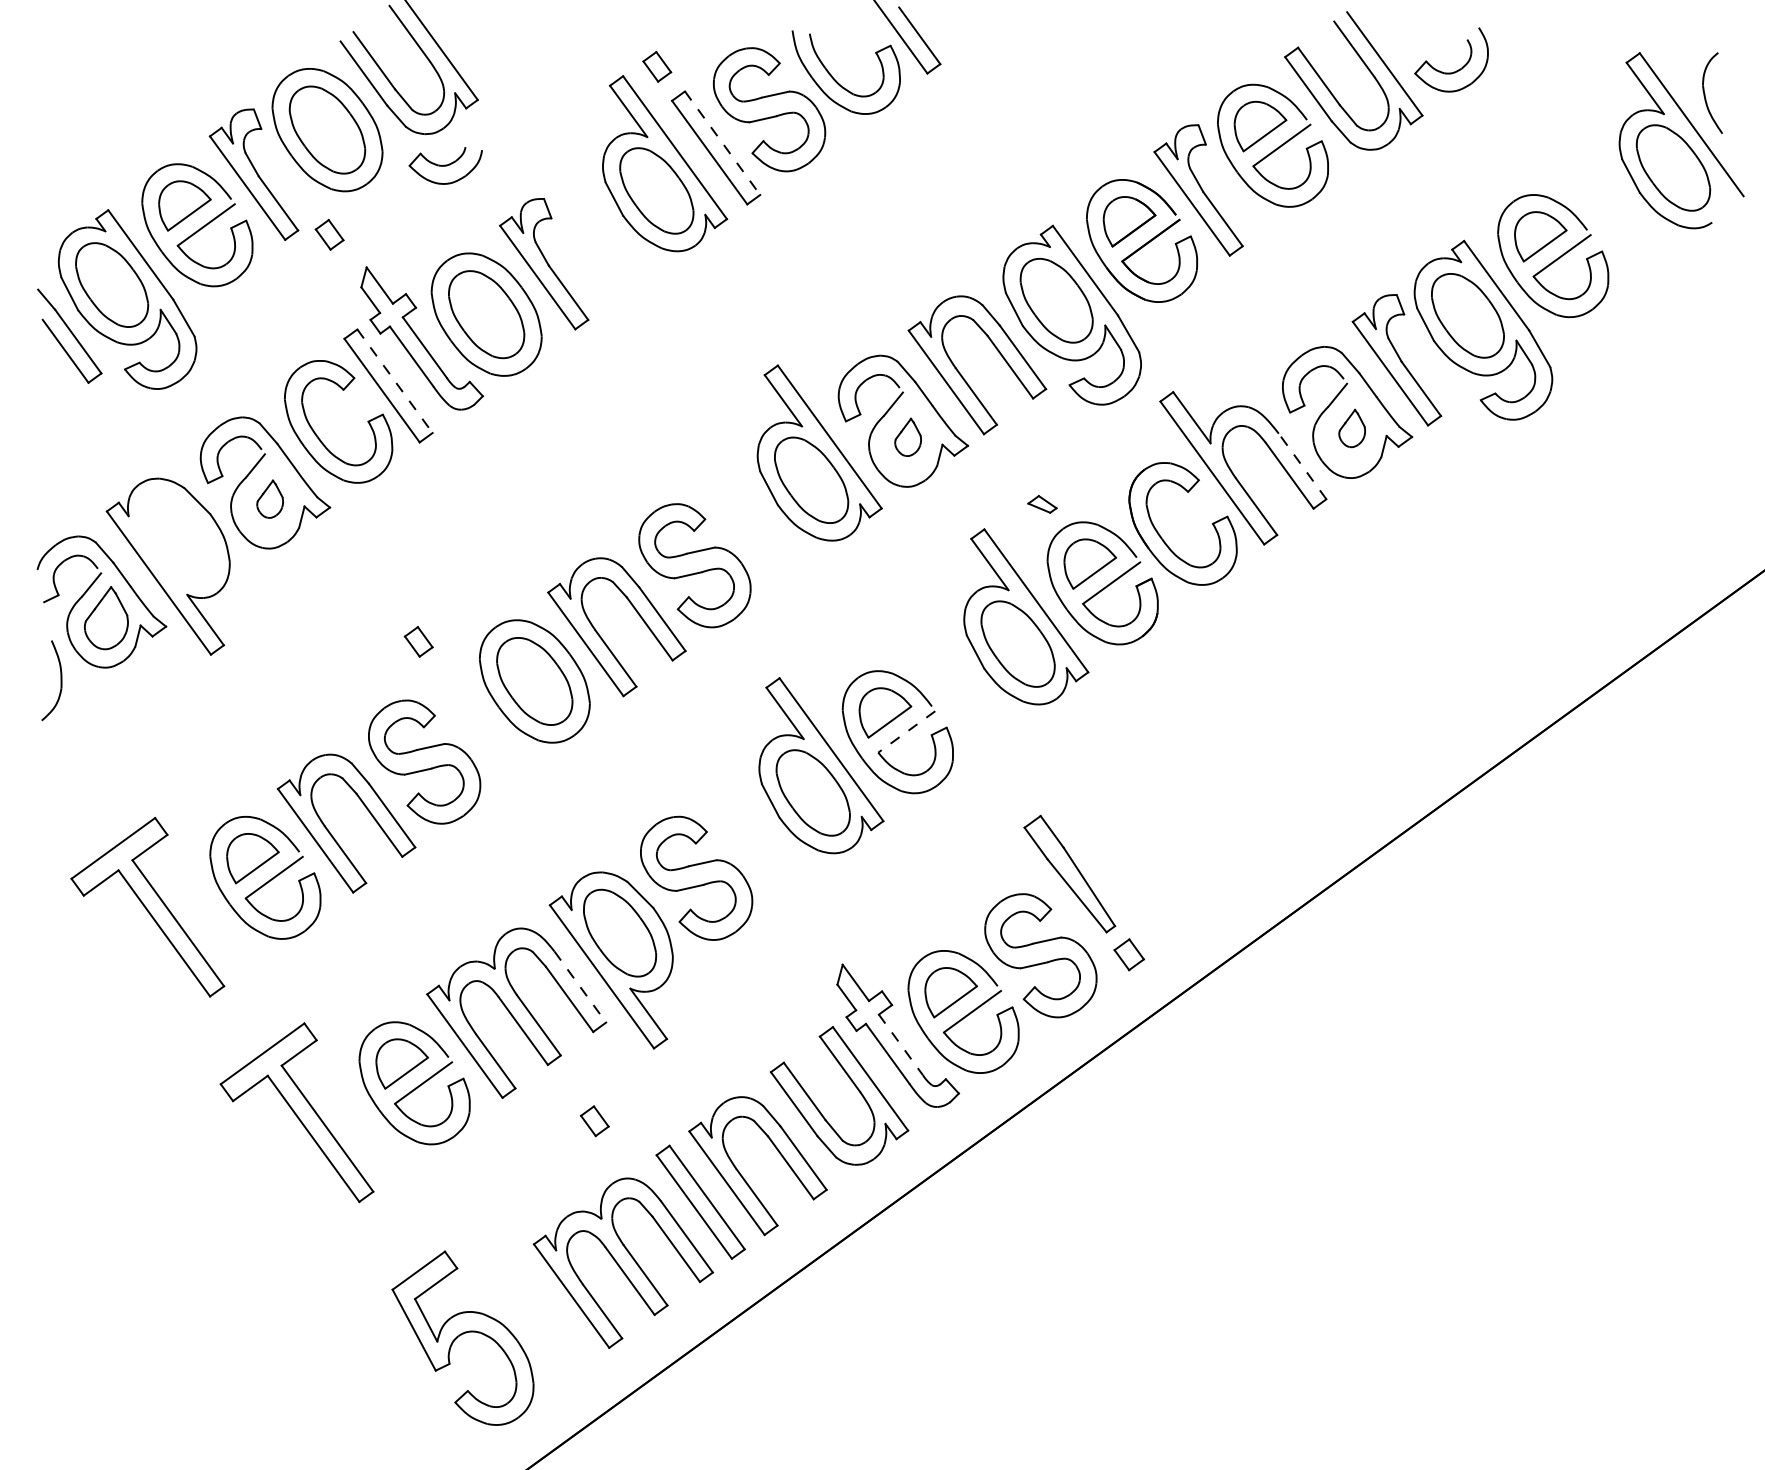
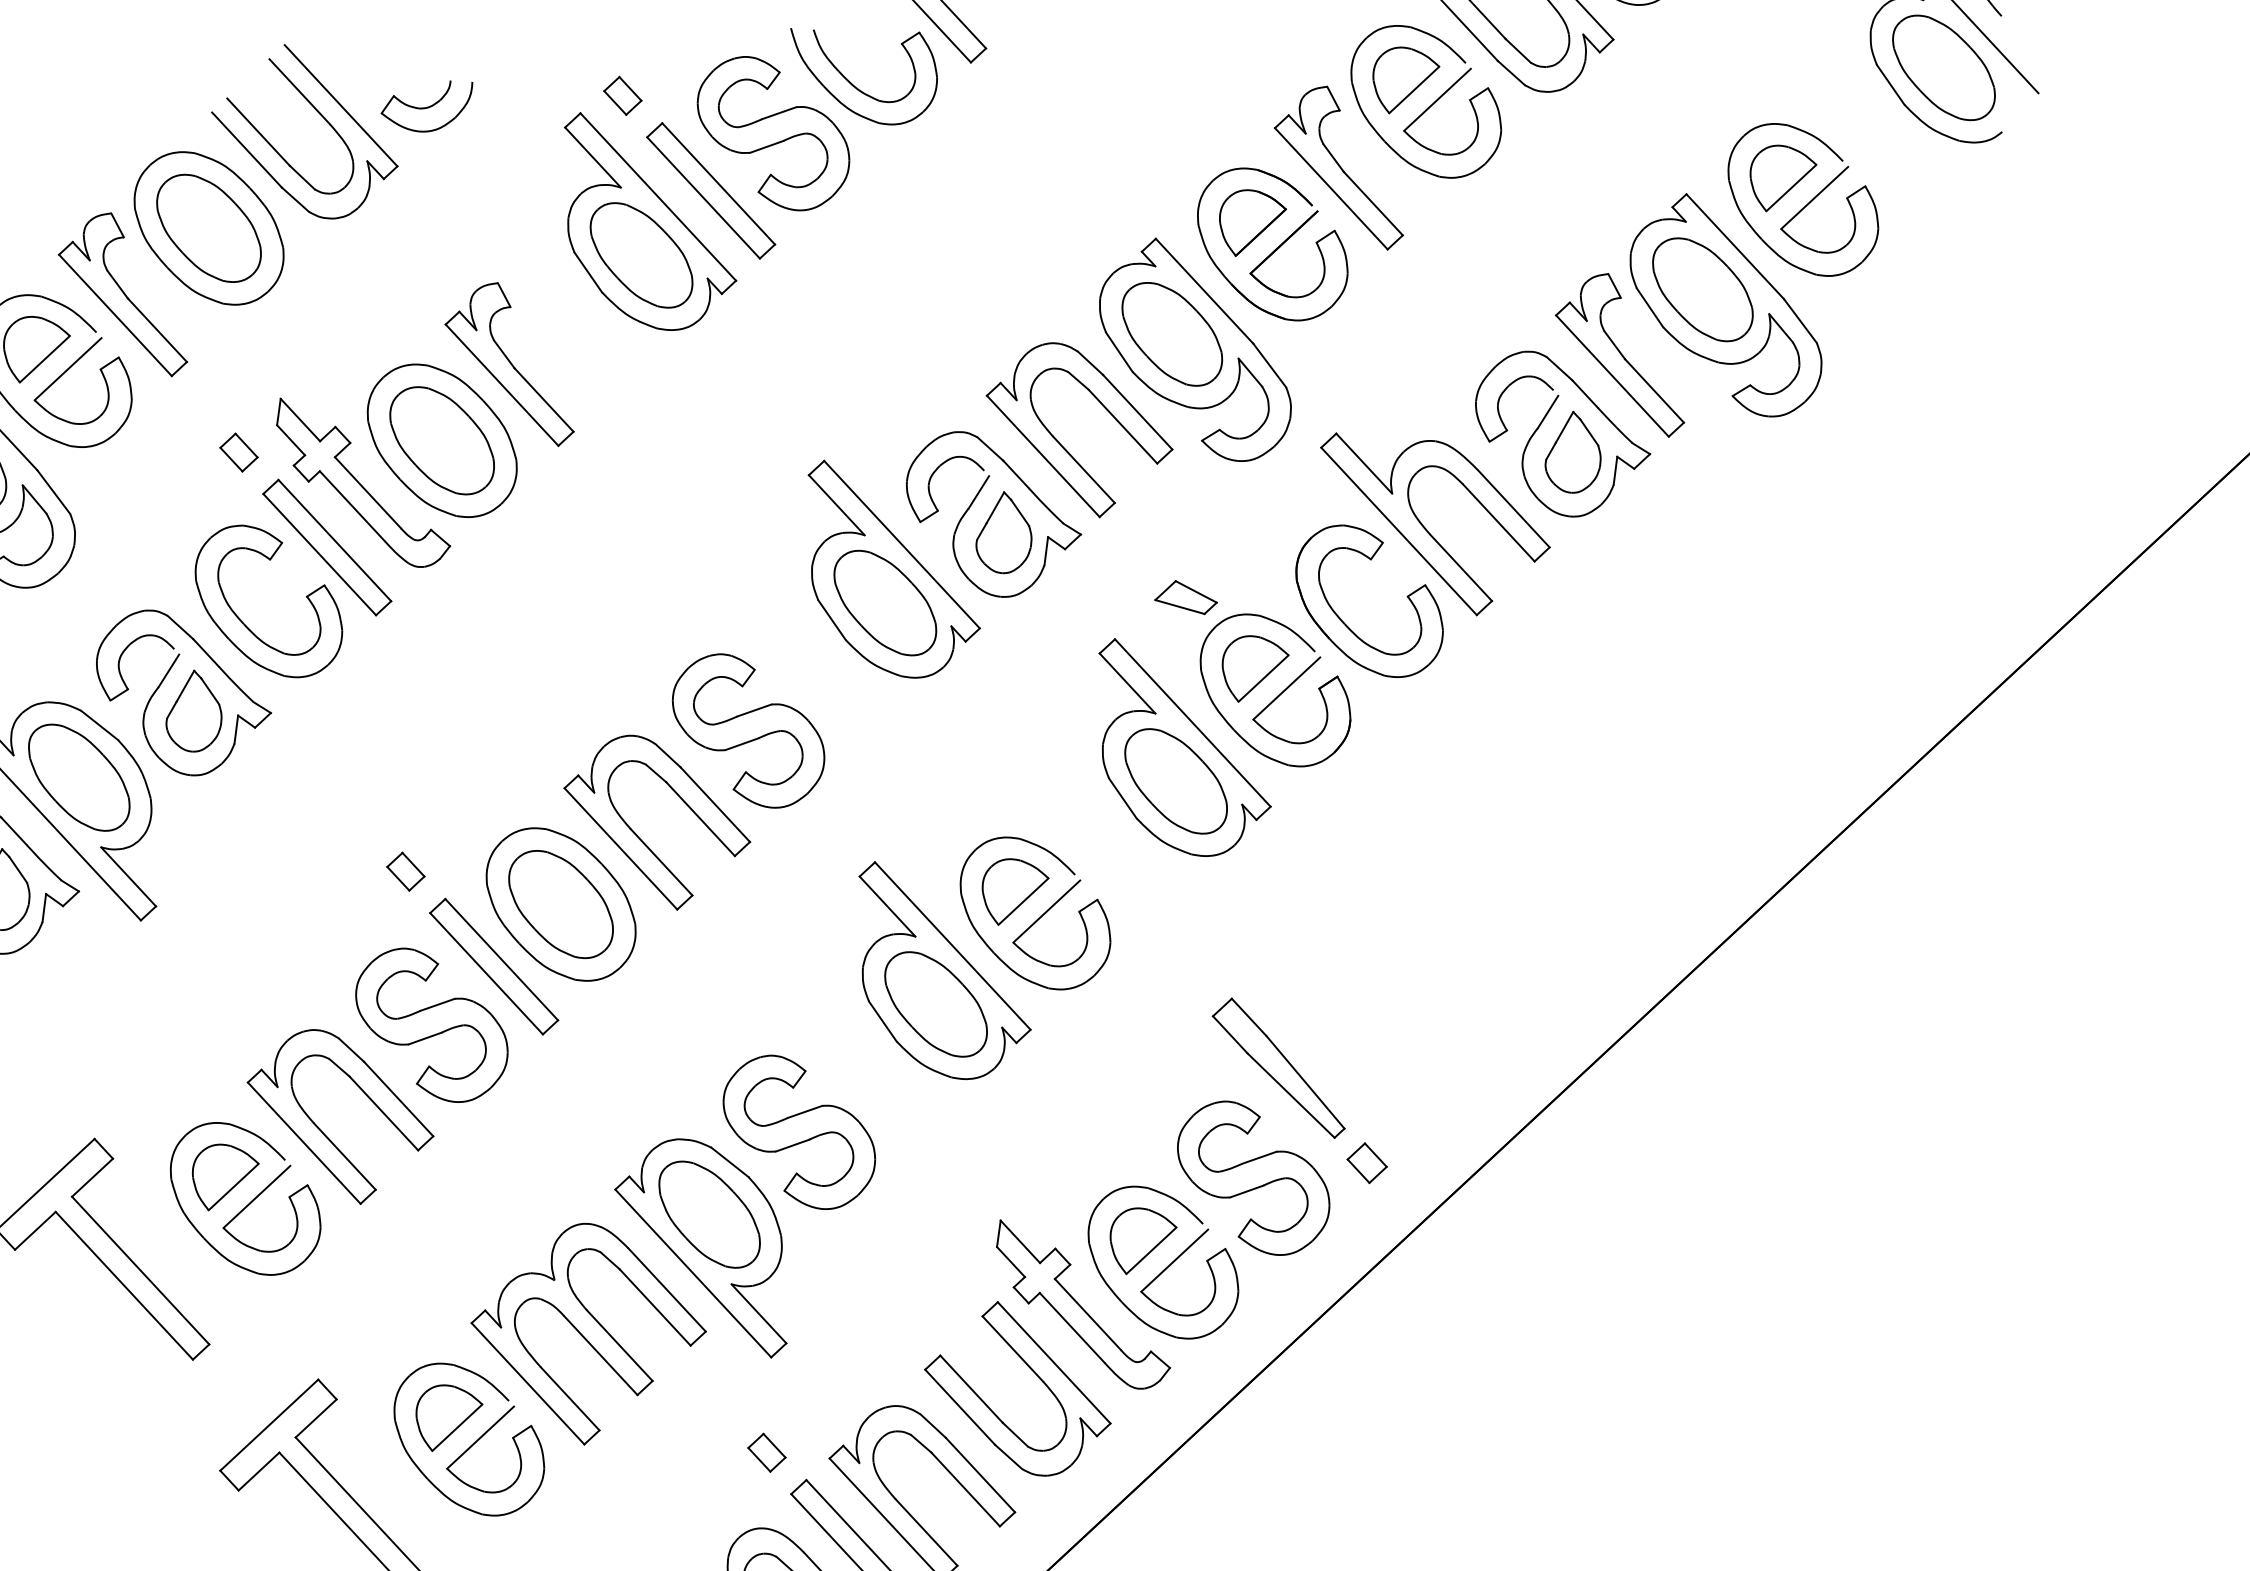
line: (722, 143) -> (718, 184), dashed -> solid
part: (445, 165) -> (427, 107), moved
part: (329, 234) -> (238, 452), moved
line: (395, 381) -> (335, 540), dashed -> solid
part: (1351, 428) -> (1570, 452), size x1.67
part: (907, 437) -> (1001, 533), size x1.67
line: (1302, 466) -> (1513, 509), dashed -> solid
part: (269, 499) -> (191, 712), size x1.67
part: (1042, 504) -> (1185, 598), size x1.67
part: (176, 539) -> (78, 777), added
part: (477, 722) -> (493, 966), added
line: (906, 732) -> (1046, 912), dashed -> solid
line: (580, 987) -> (667, 1290), dashed -> solid
line: (901, 1045) -> (1088, 1315), dashed -> solid
part: (594, 1121) -> (766, 1453), moved

